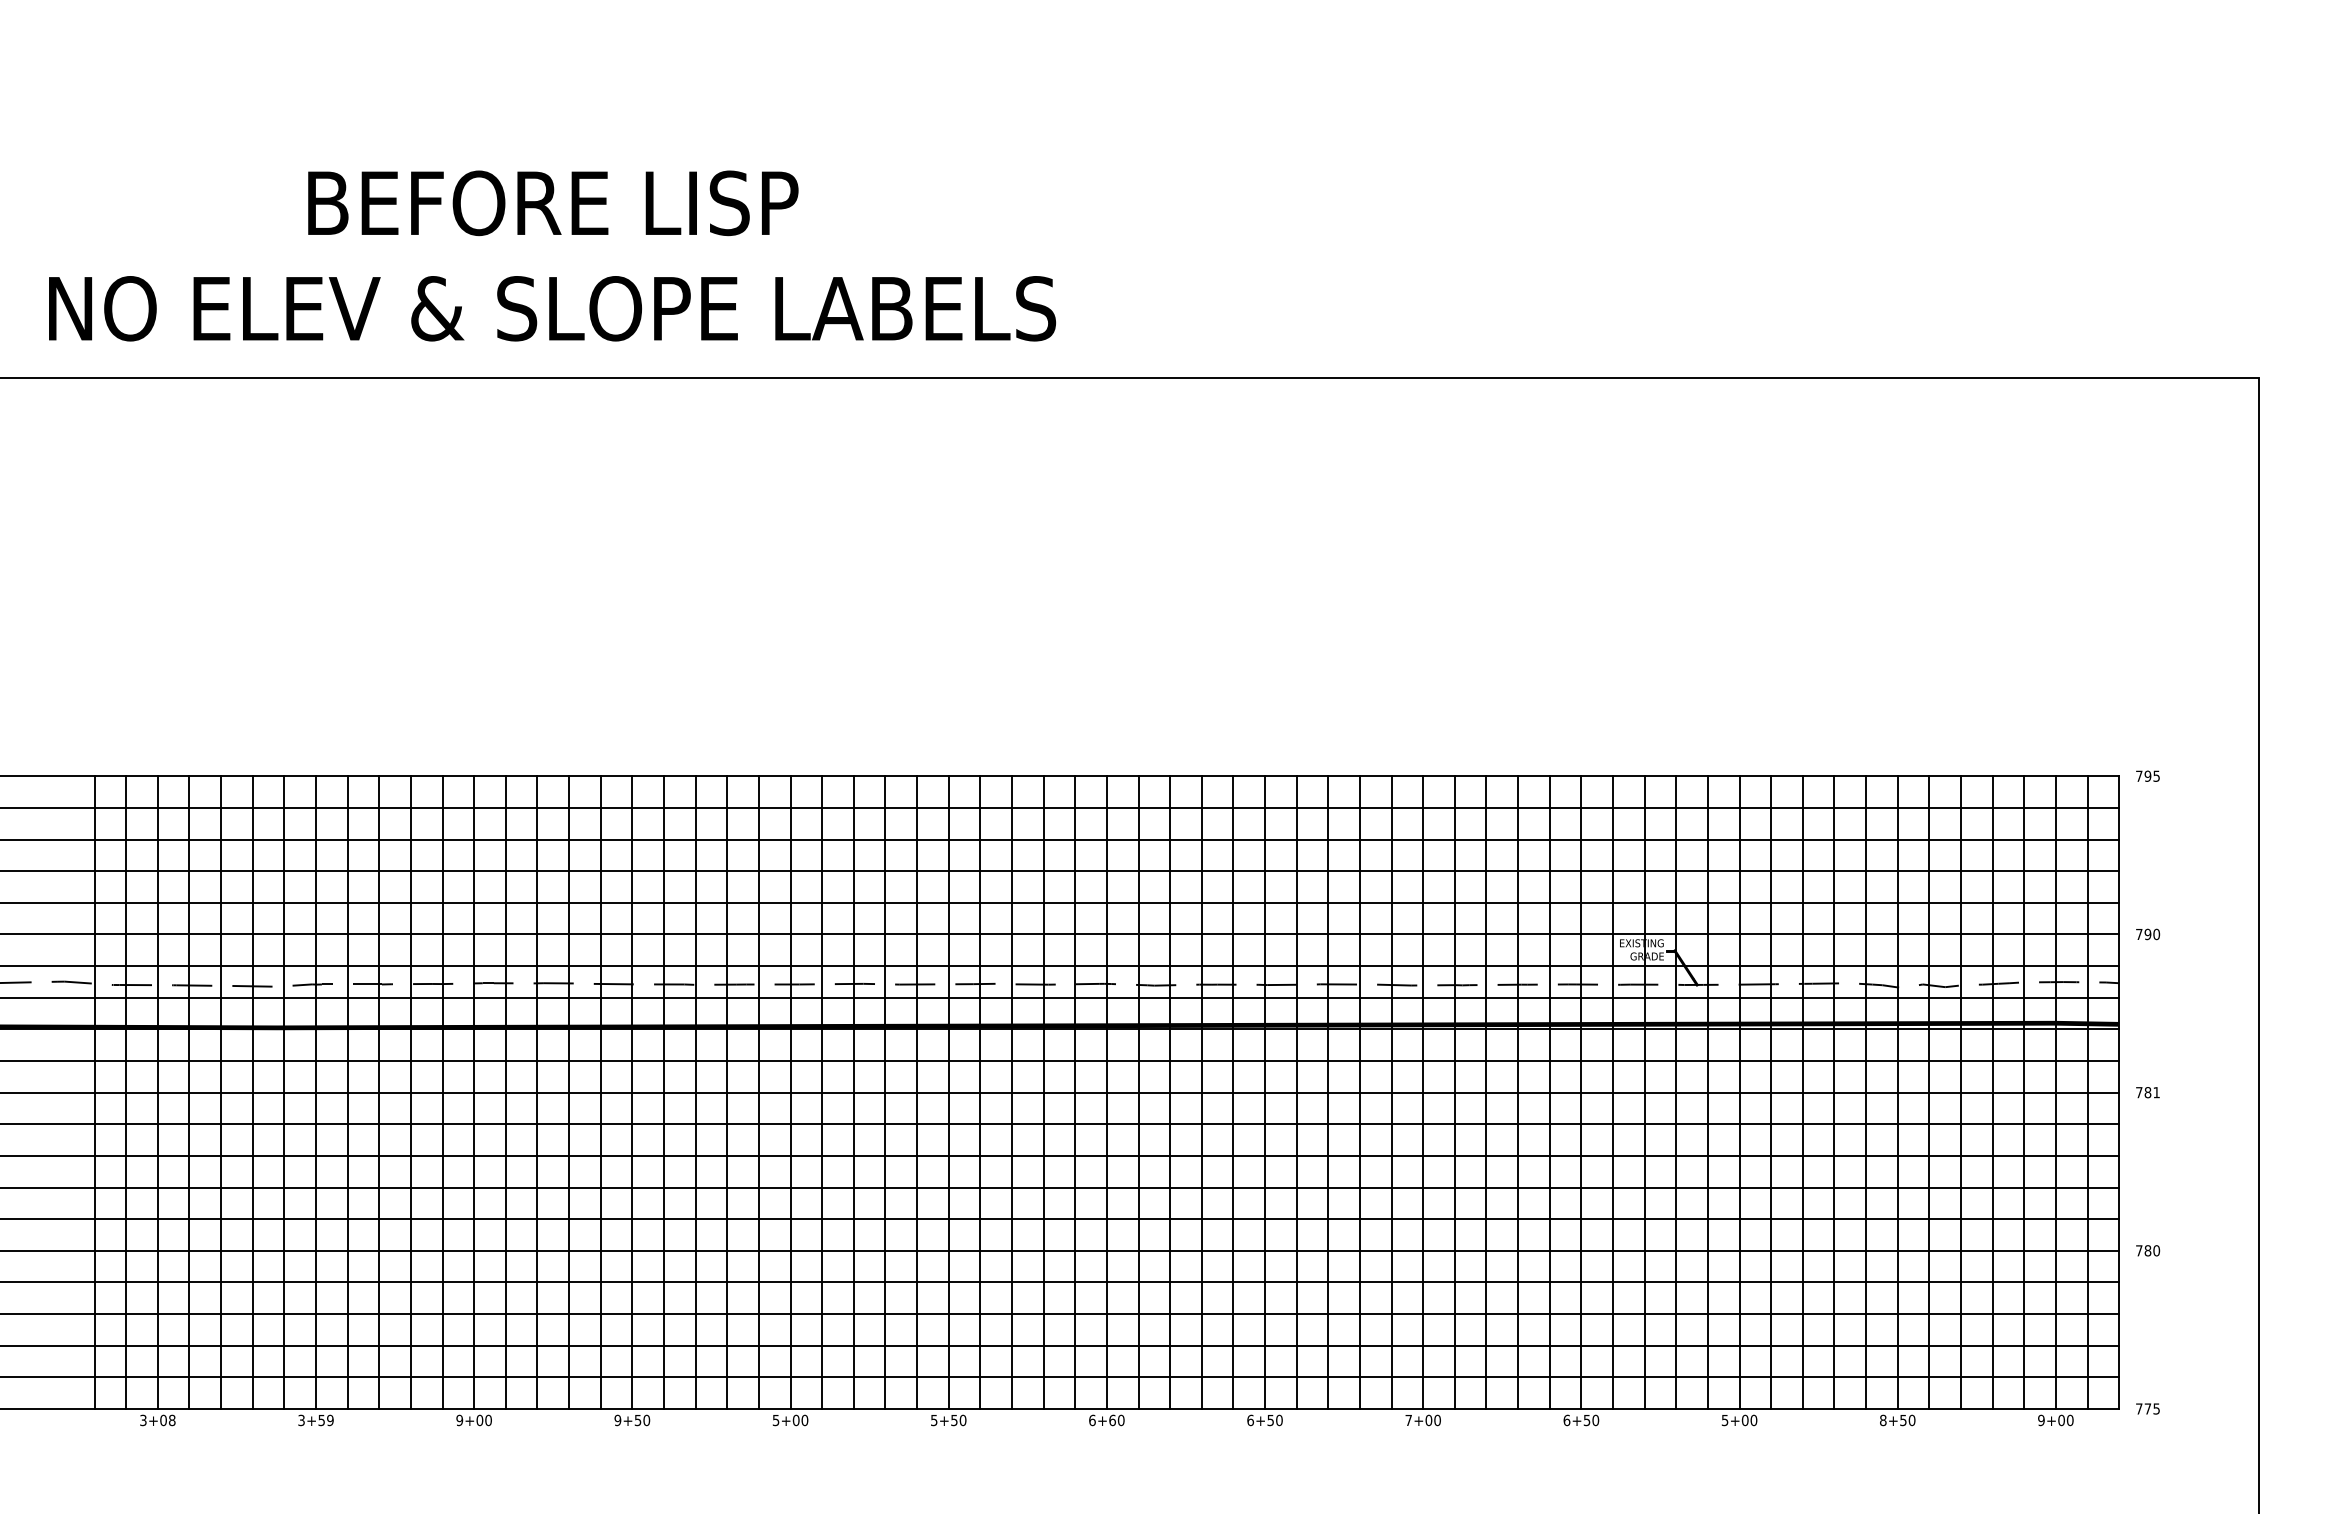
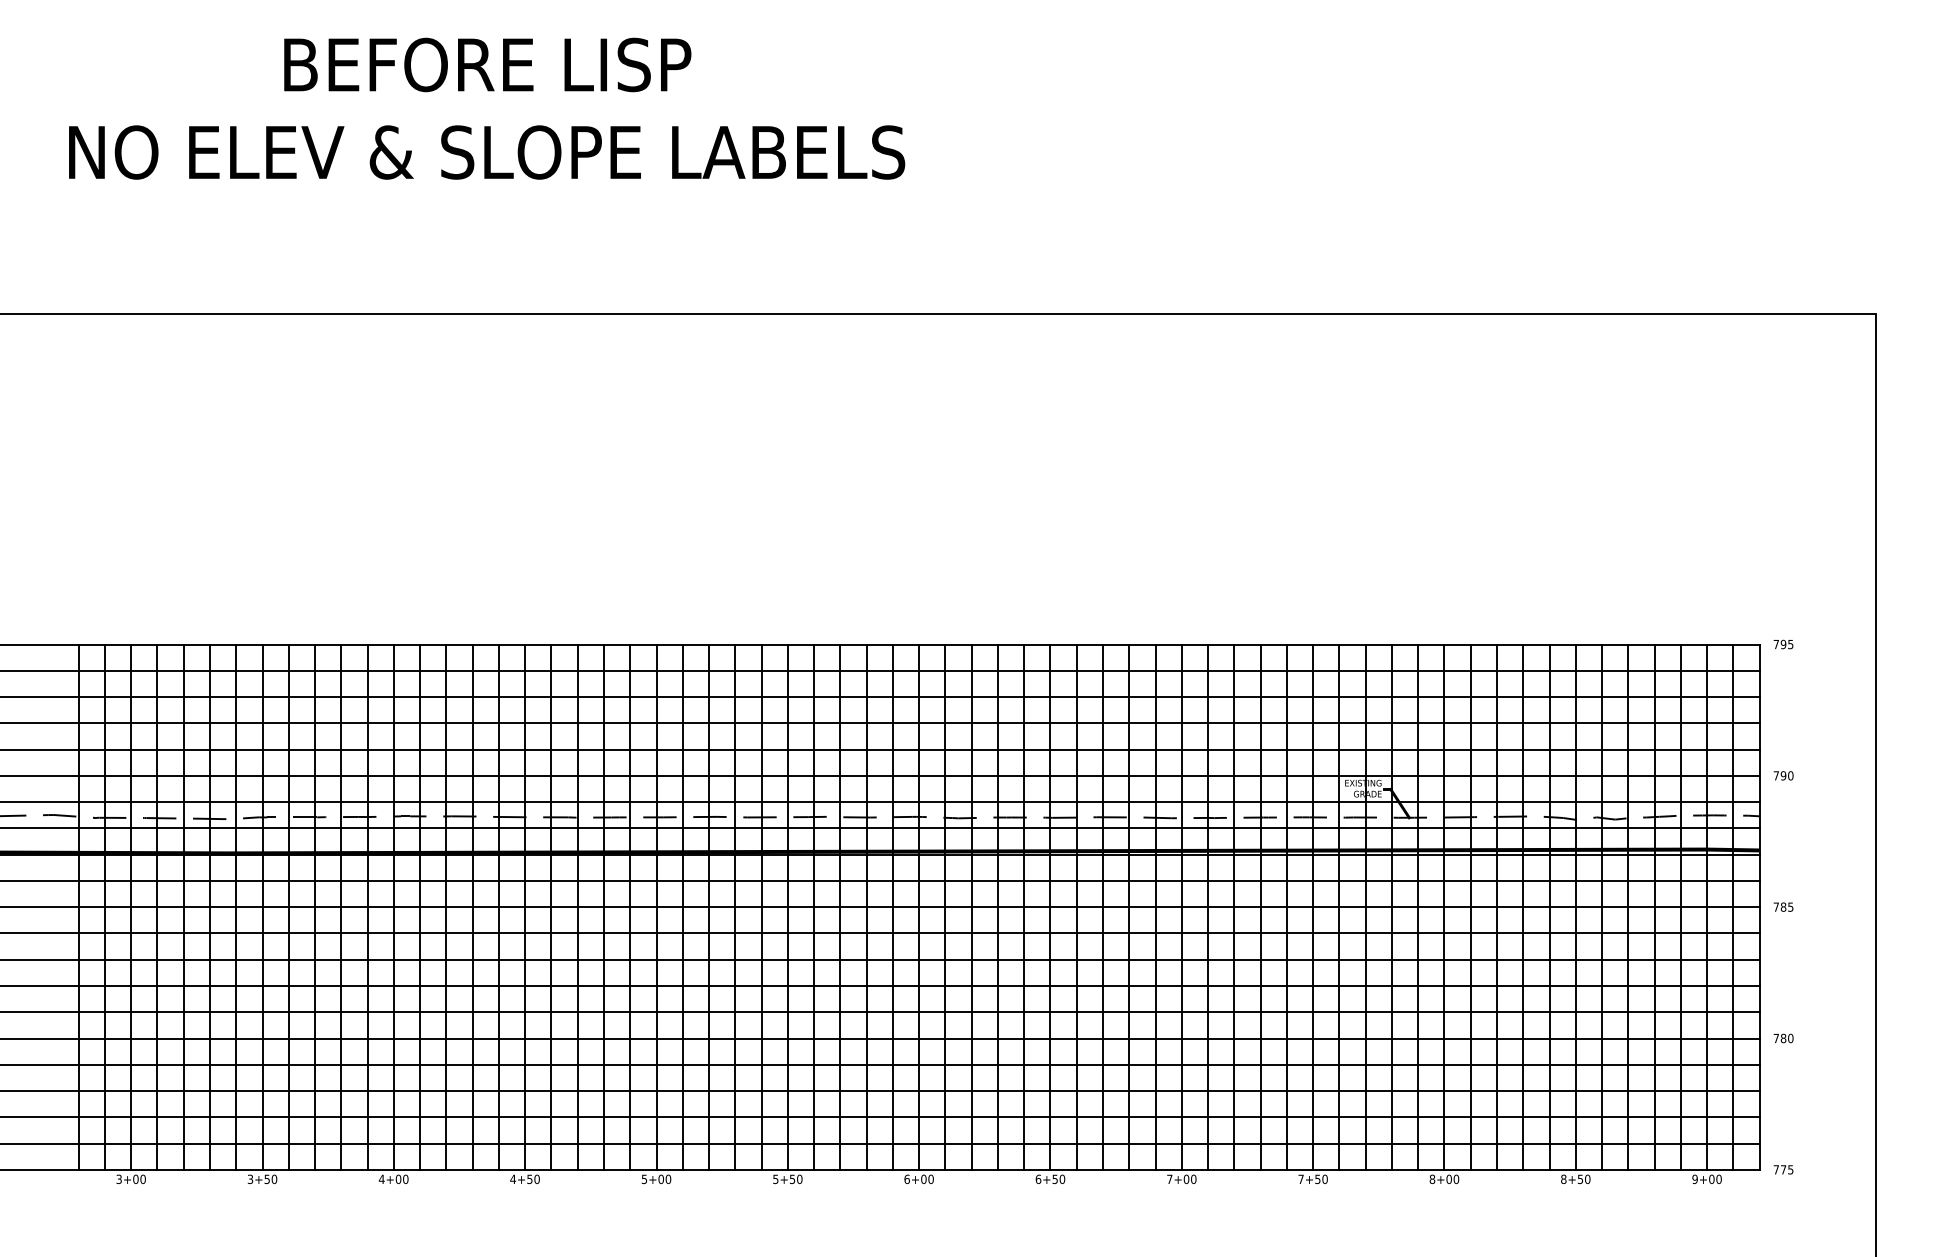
text: (552, 255) -> (487, 108), moved
text: (2156, 1092) -> (1790, 907), 781 -> 785
text: (1112, 1419) -> (923, 1178), 6+60 -> 6+00
text: (171, 1420) -> (142, 1179), 3+08 -> 3+00
text: (330, 1420) -> (274, 1179), 3+59 -> 3+50
text: (459, 1420) -> (381, 1179), 9+00 -> 4+00
text: (617, 1420) -> (512, 1179), 9+50 -> 4+50
text: (1566, 1420) -> (1300, 1179), 6+50 -> 7+50
text: (1724, 1420) -> (1431, 1179), 5+00 -> 8+00

